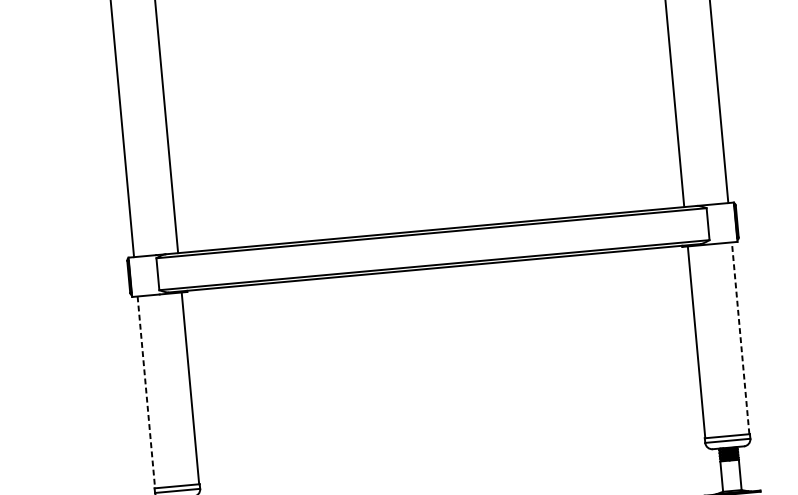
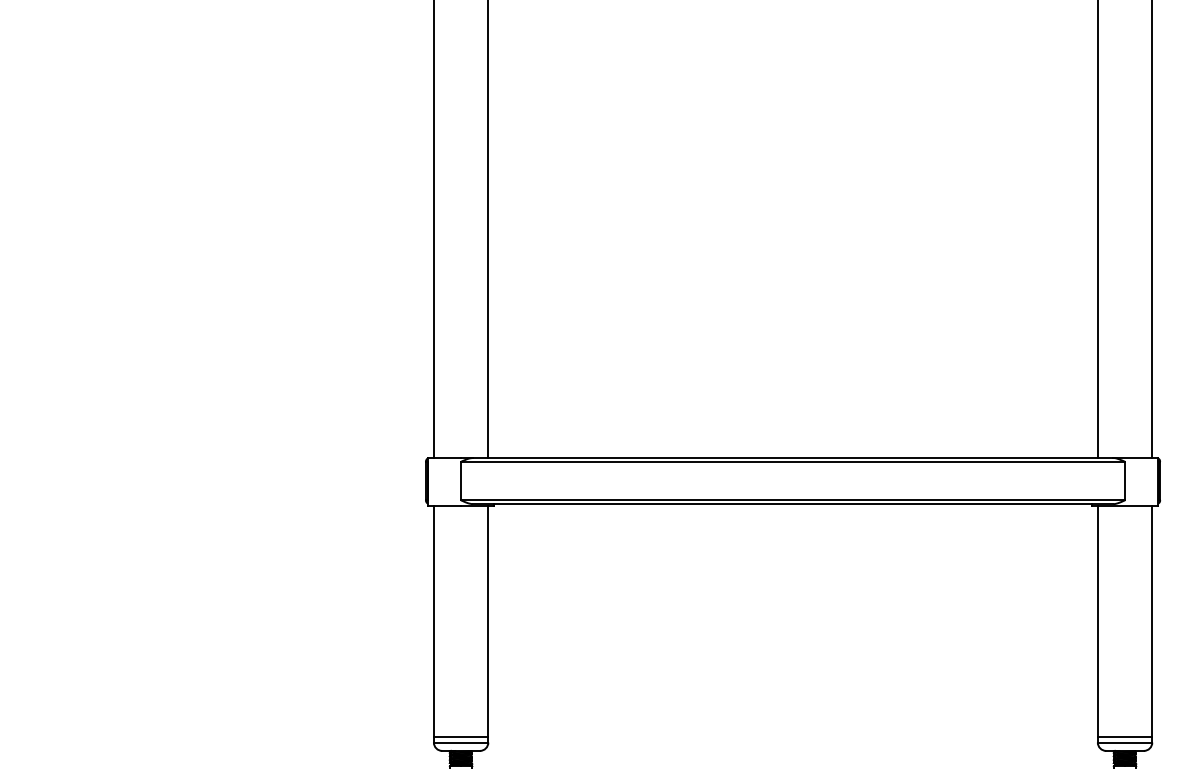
line: (740, 338) -> (1151, 621), dashed -> solid
line: (146, 392) -> (434, 621), dashed -> solid

